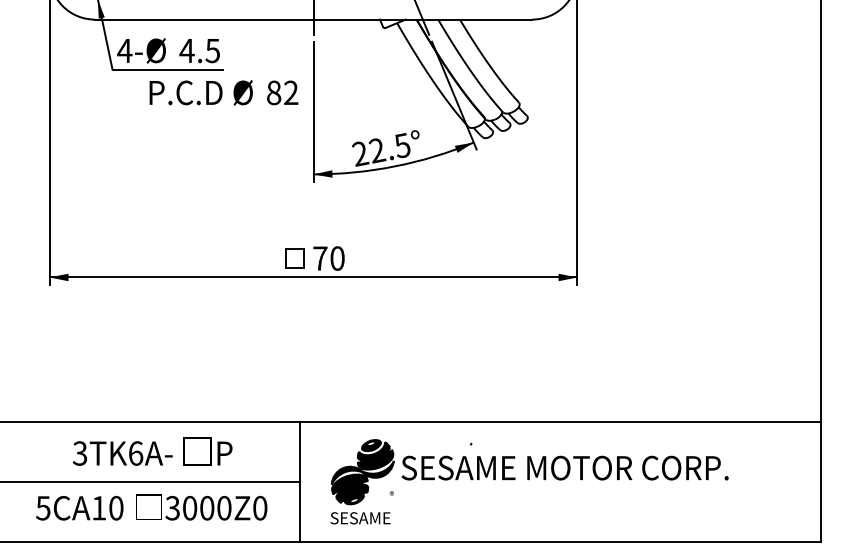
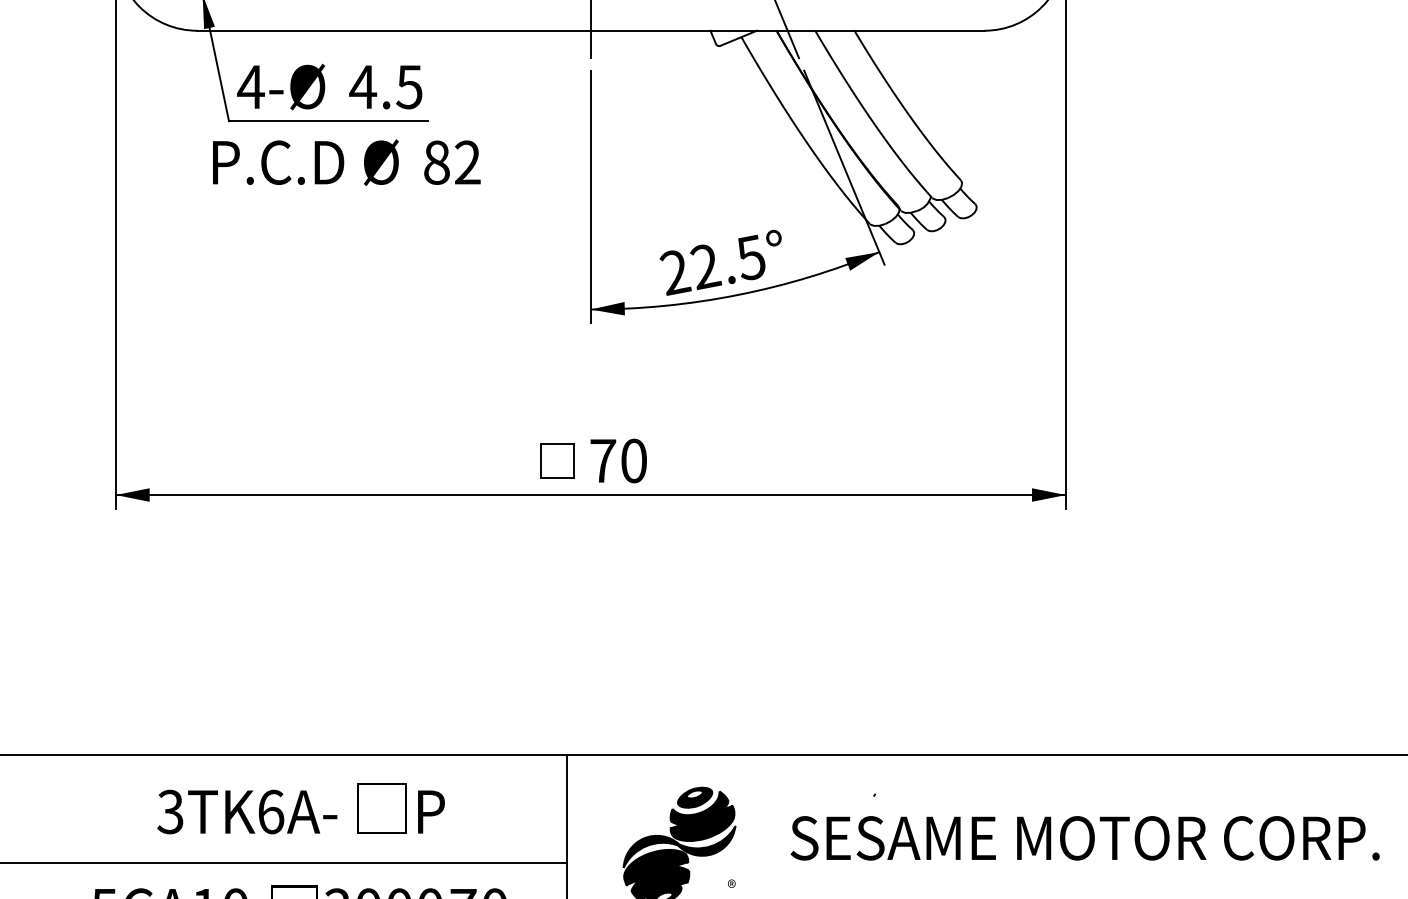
text: (223, 92) -> (345, 161), moved
text: (564, 467) -> (1084, 837), moved

